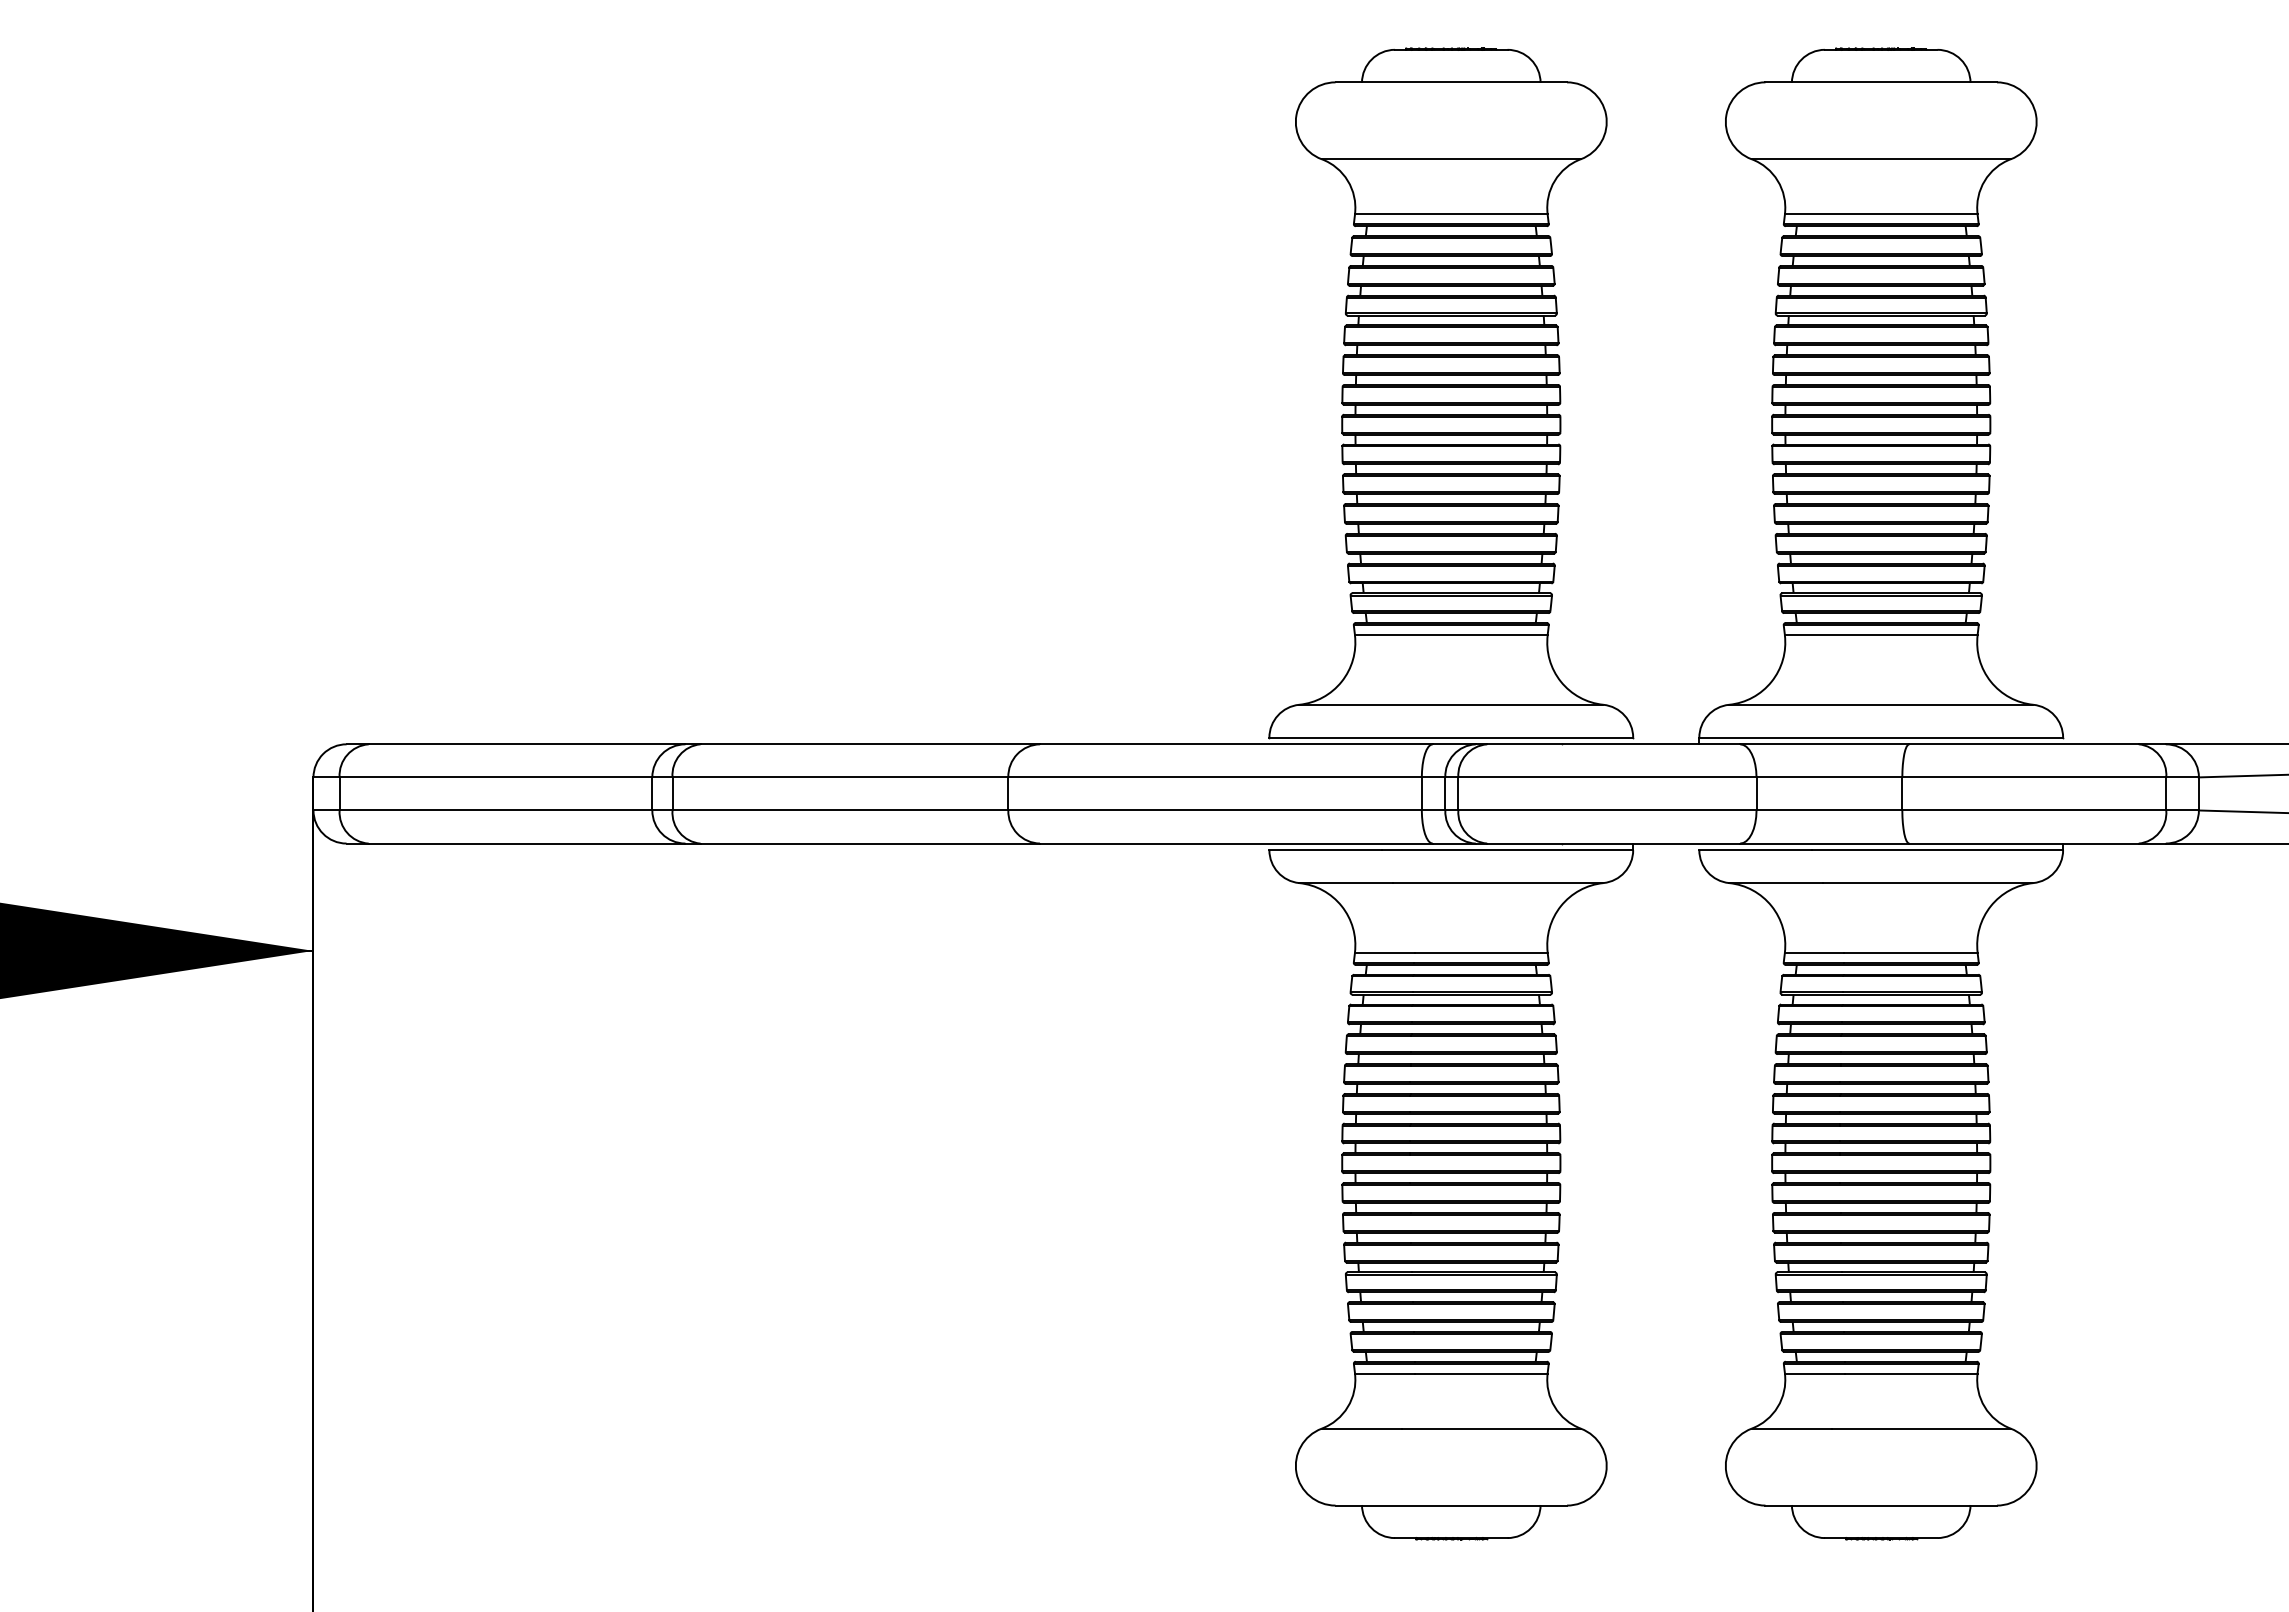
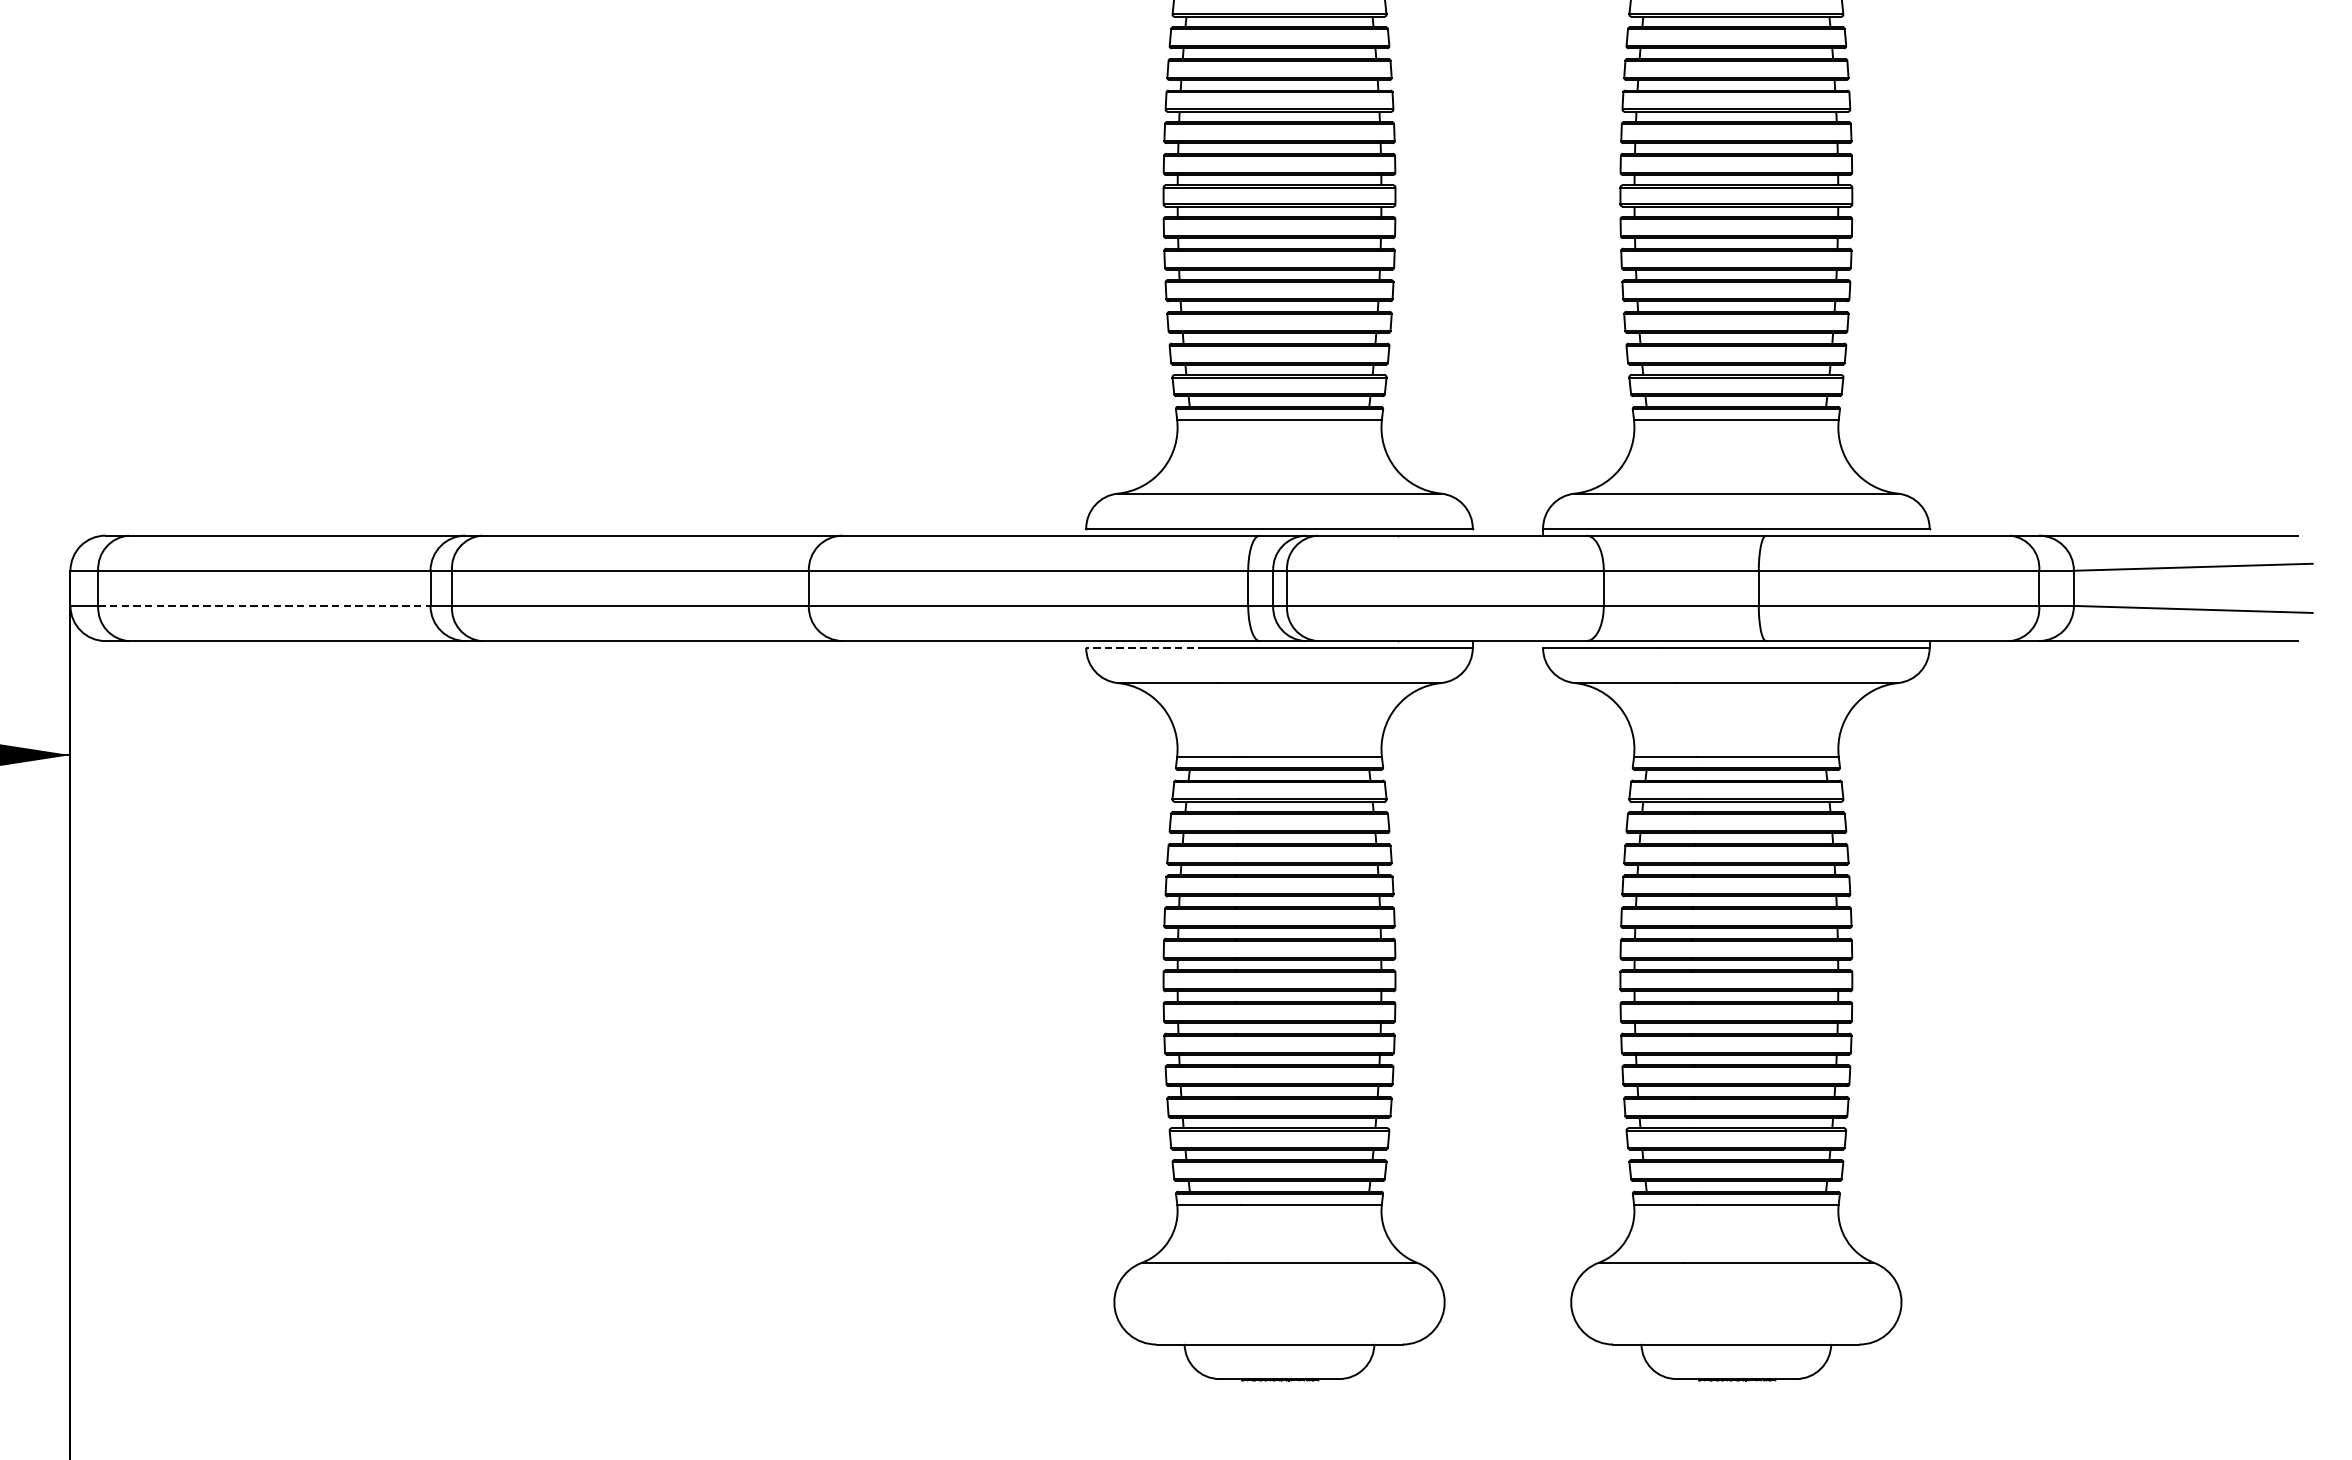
line: (496, 810) -> (264, 605), solid -> dashed
line: (1325, 850) -> (1145, 648), solid -> dashed

